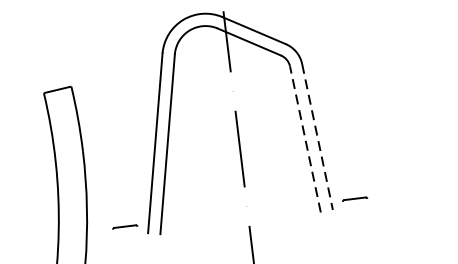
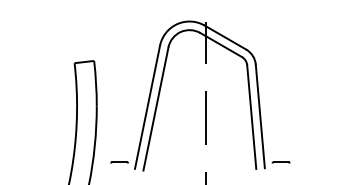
line: (317, 137) -> (260, 116), dashed -> solid
line: (305, 139) -> (251, 117), dashed -> solid

